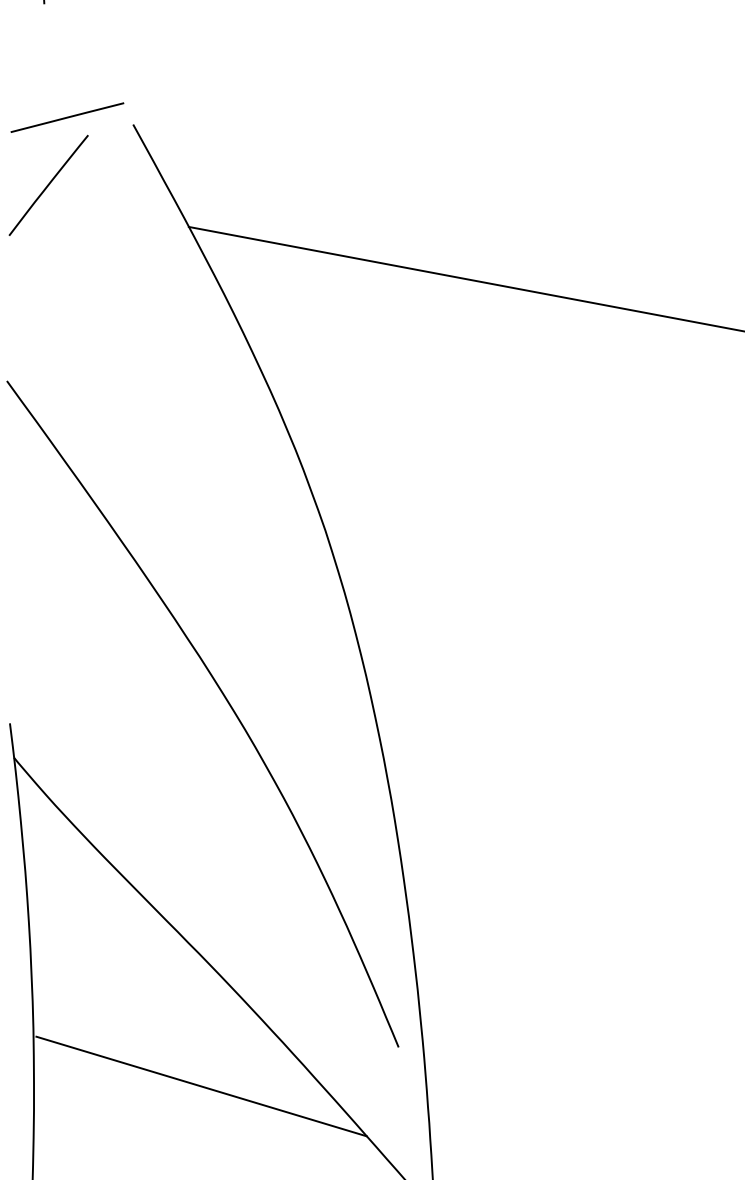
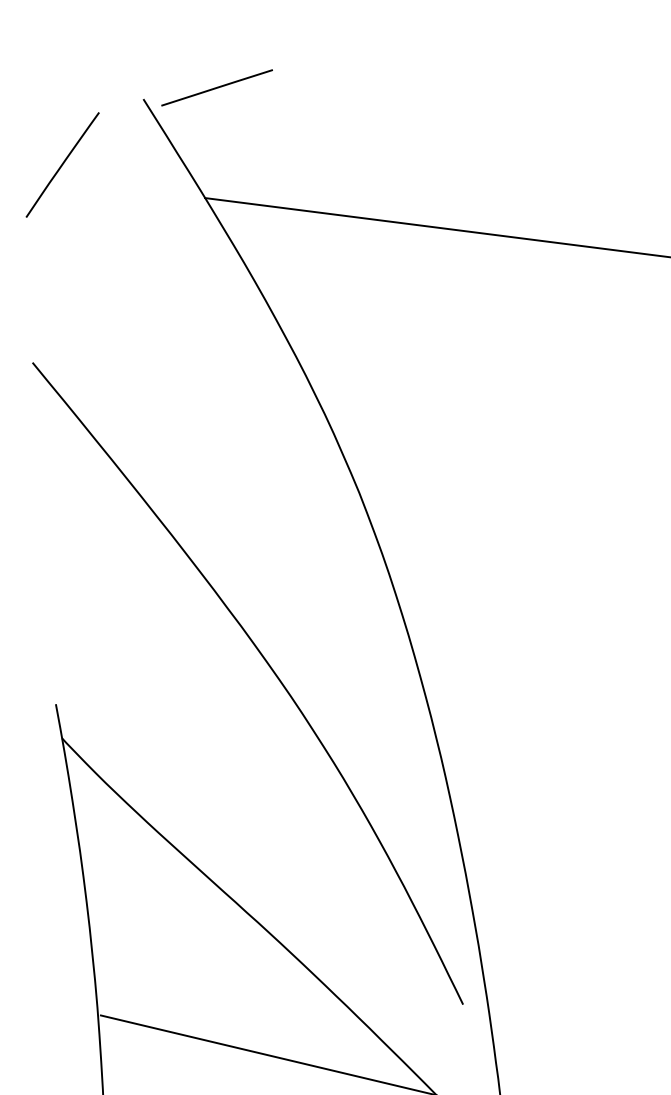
line: (67, 117) -> (217, 87), moved

